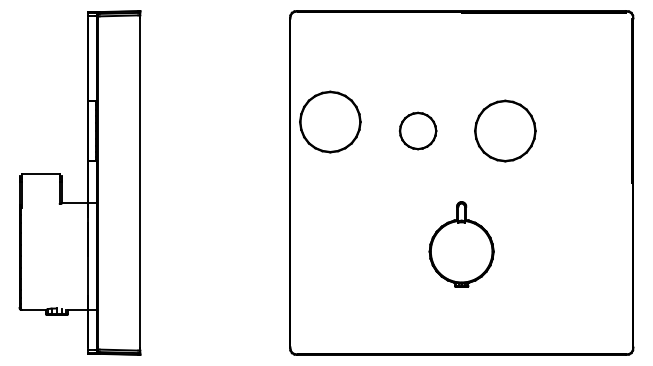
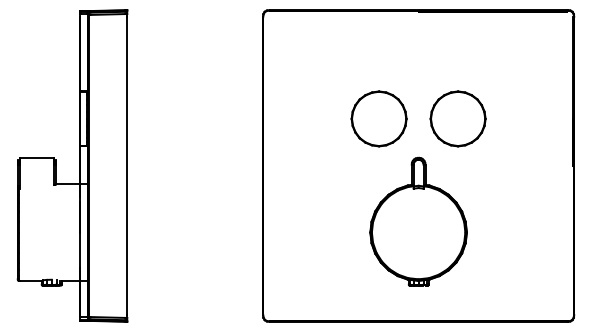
part: (330, 121) -> (299, 110), removed
part: (417, 130) -> (378, 118), size x1.67
part: (461, 244) -> (418, 221), size x1.67

